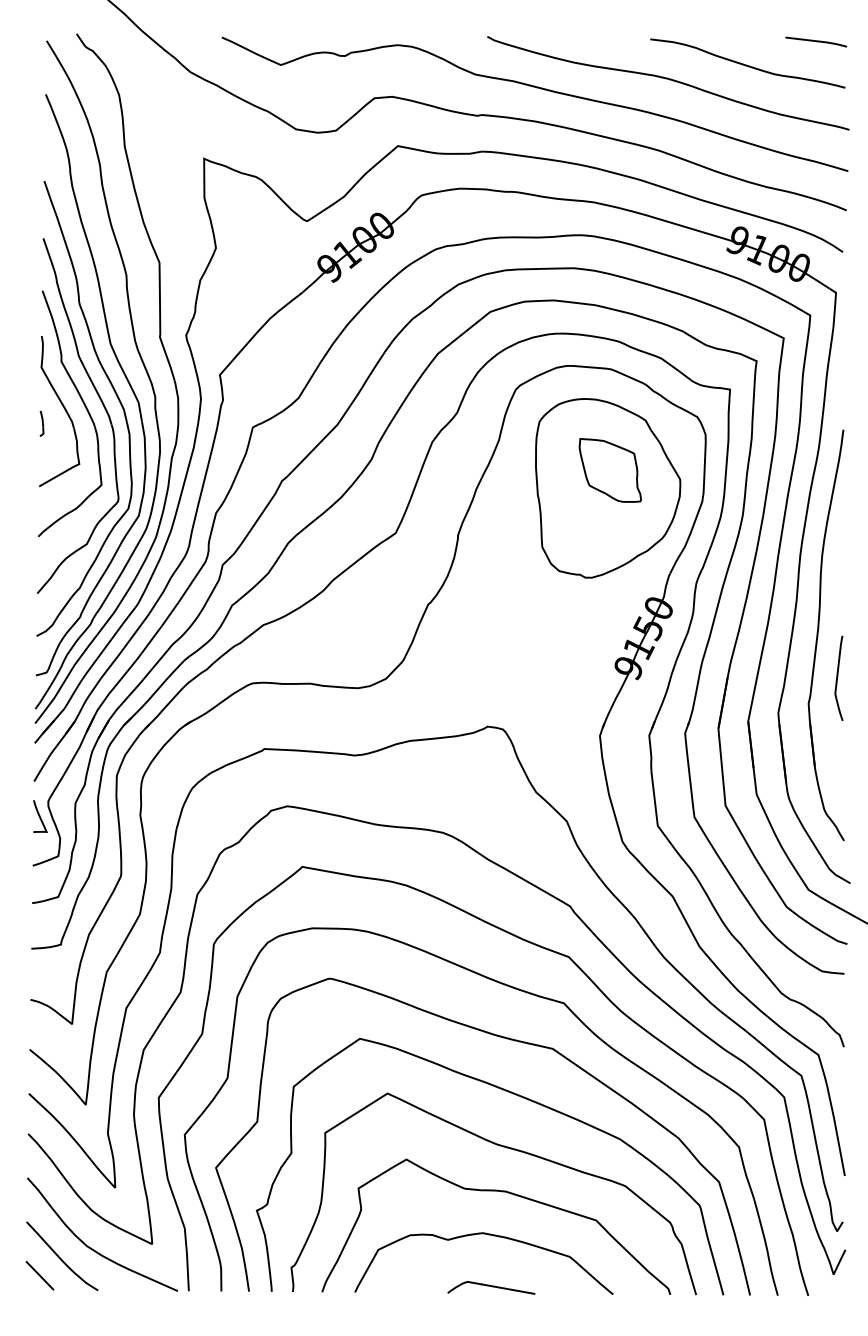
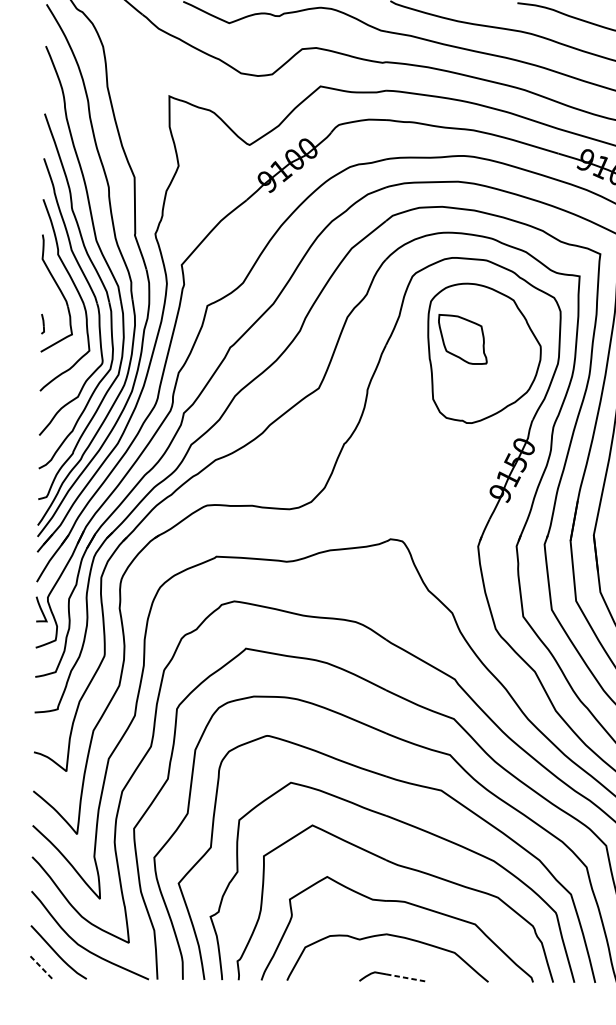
part: (41, 423) -> (42, 323), moved
part: (609, 470) -> (462, 339), moved
line: (40, 1276) -> (41, 968), solid -> dashed
line: (508, 1289) -> (406, 978), solid -> dashed

